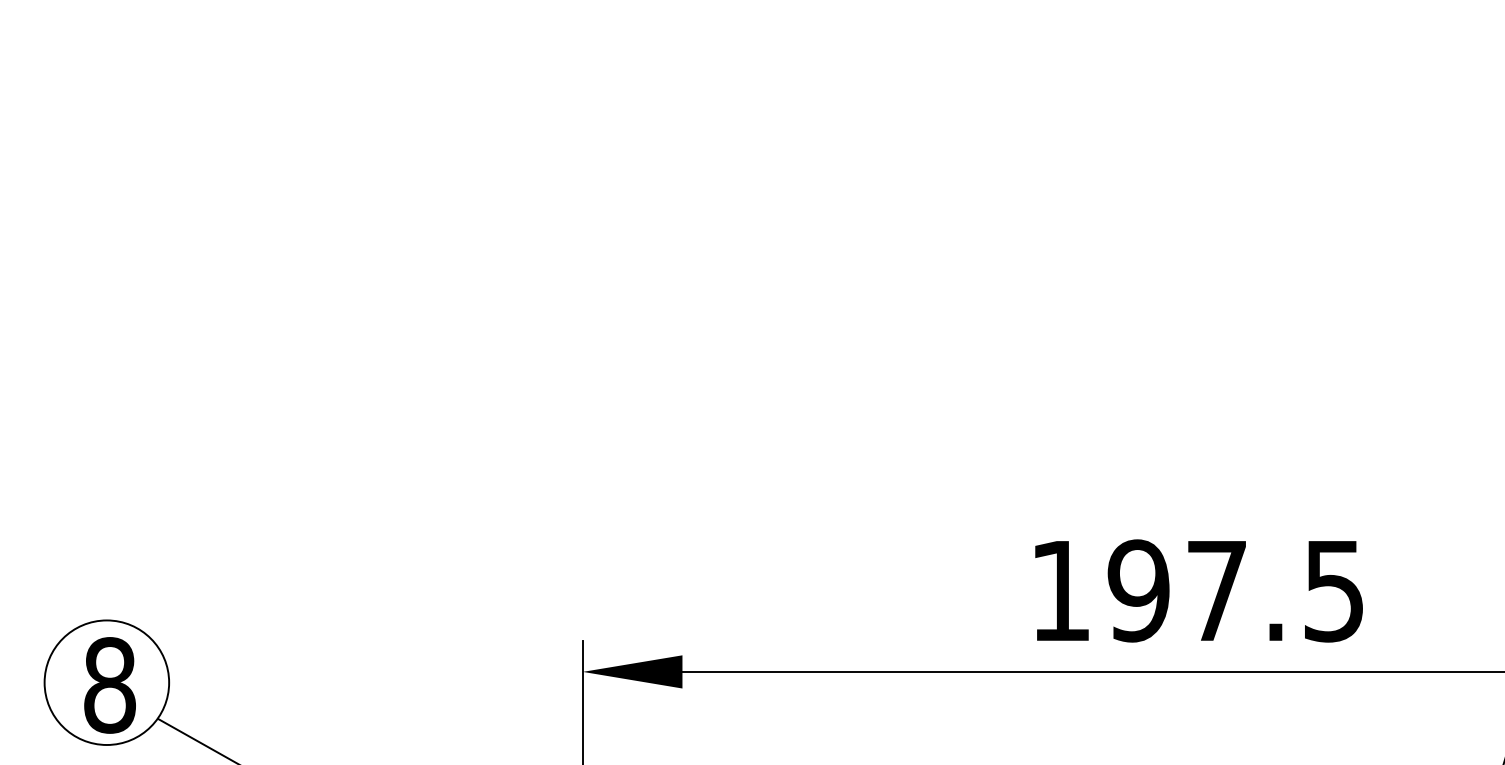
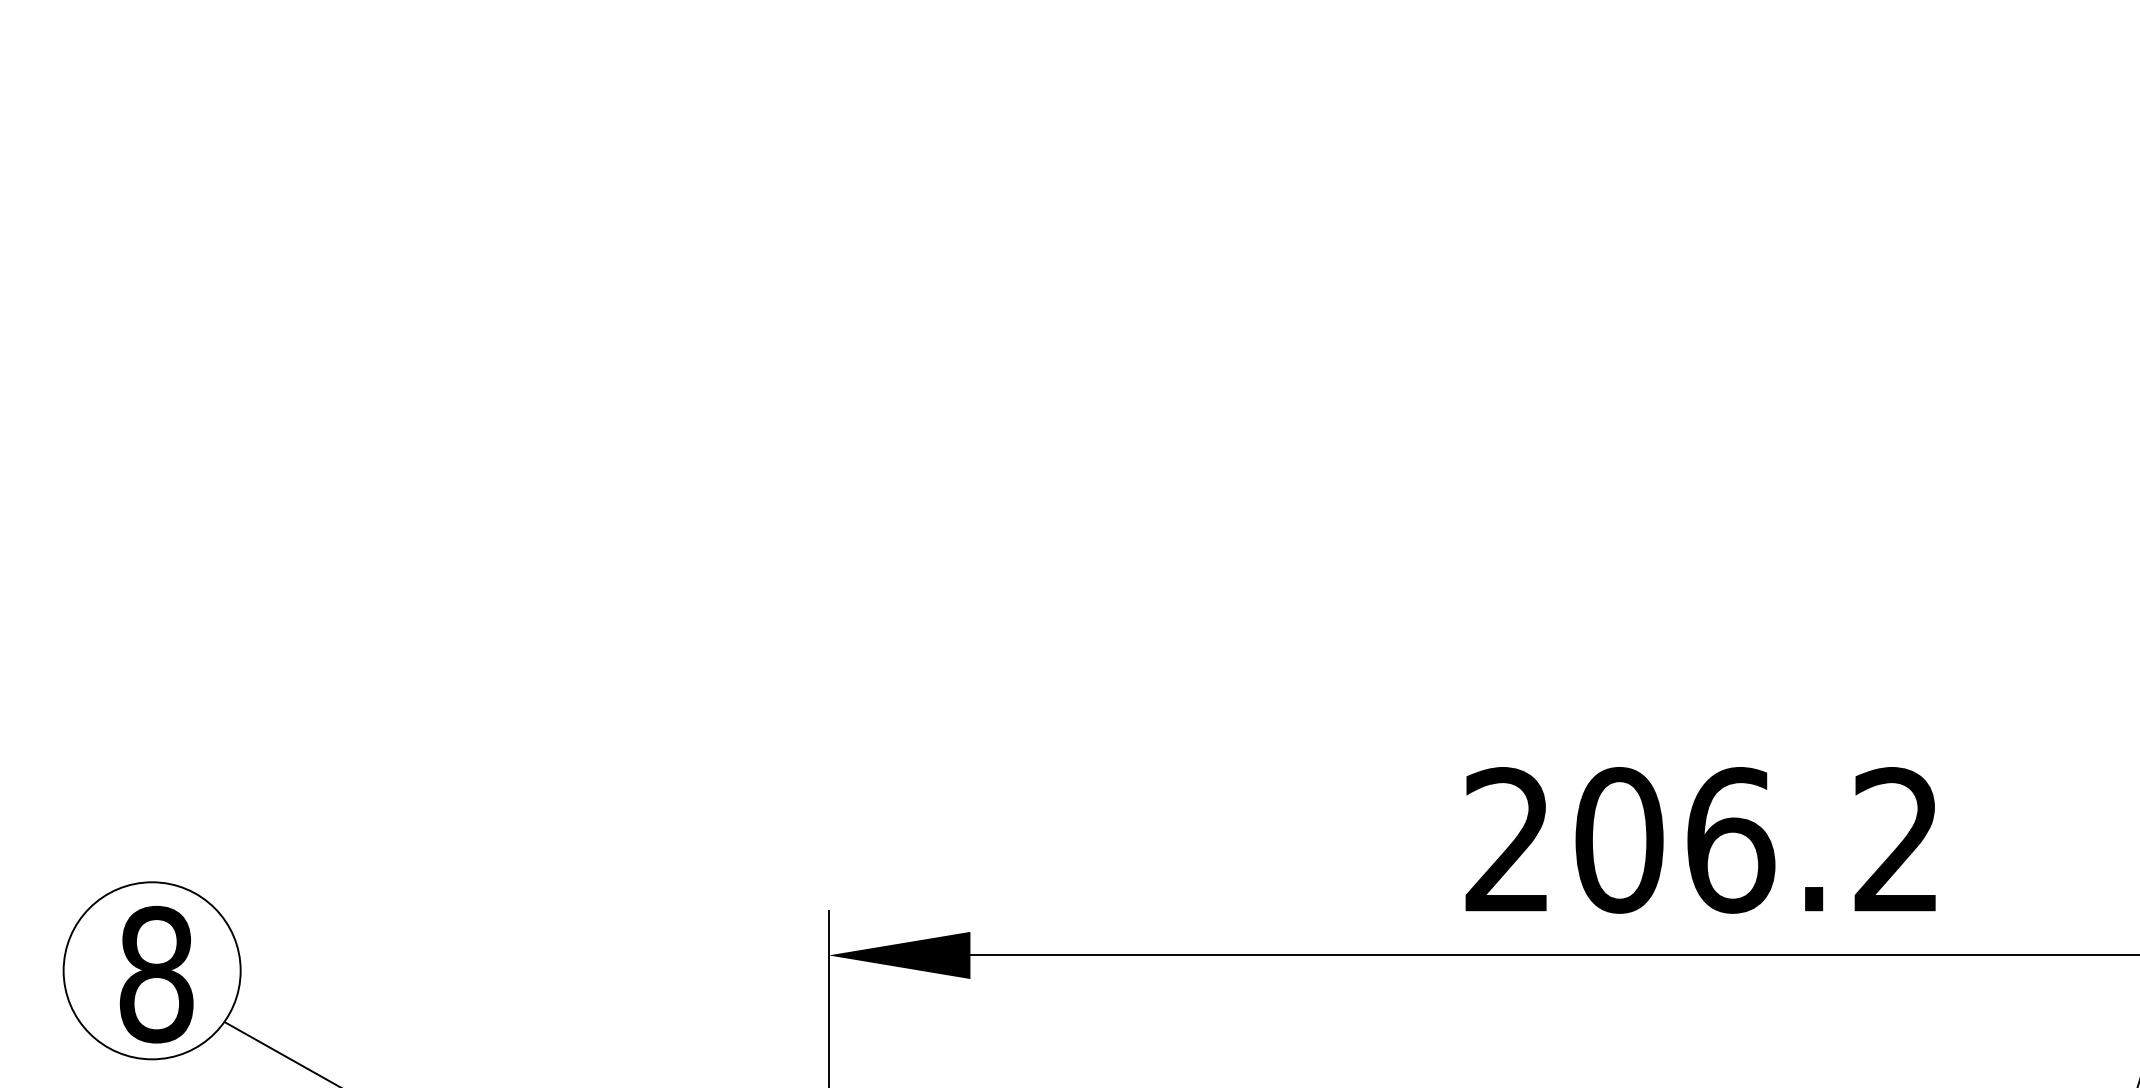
text: (1196, 591) -> (1701, 840), 197.5 -> 206.2

